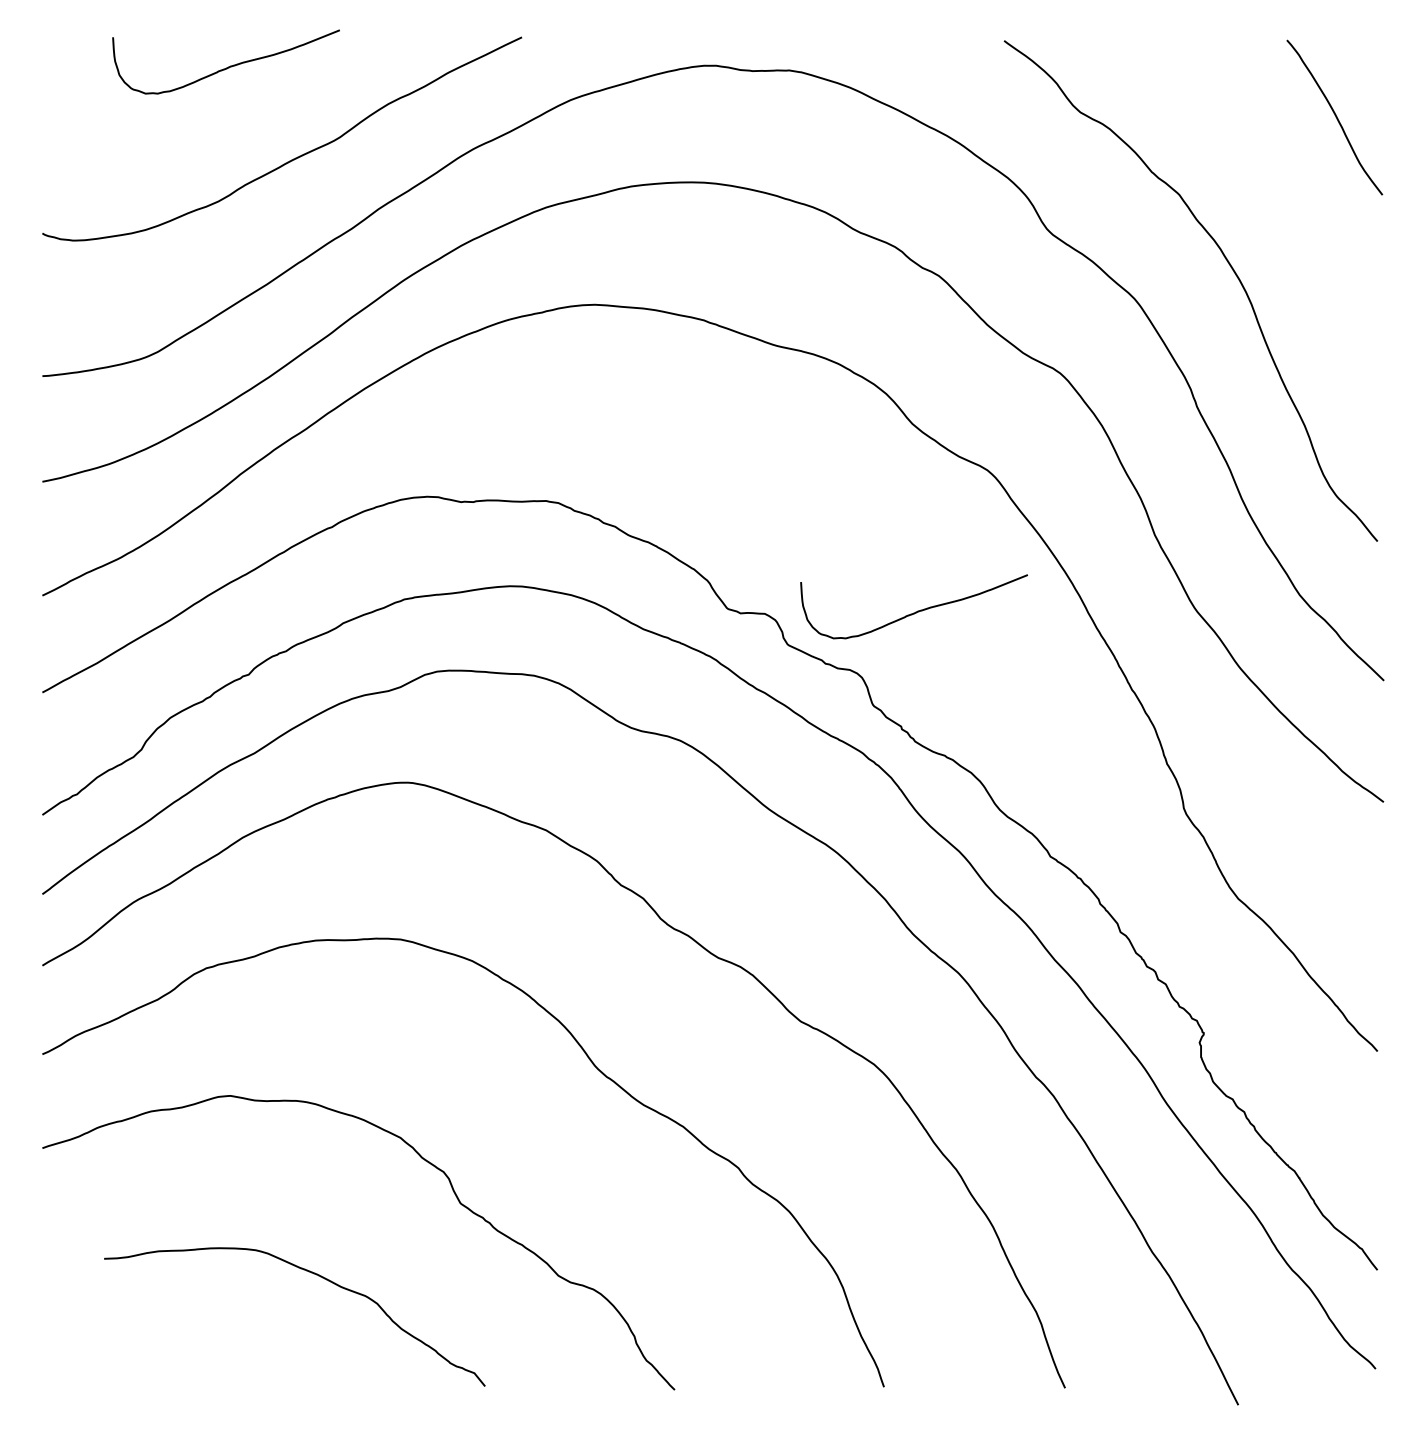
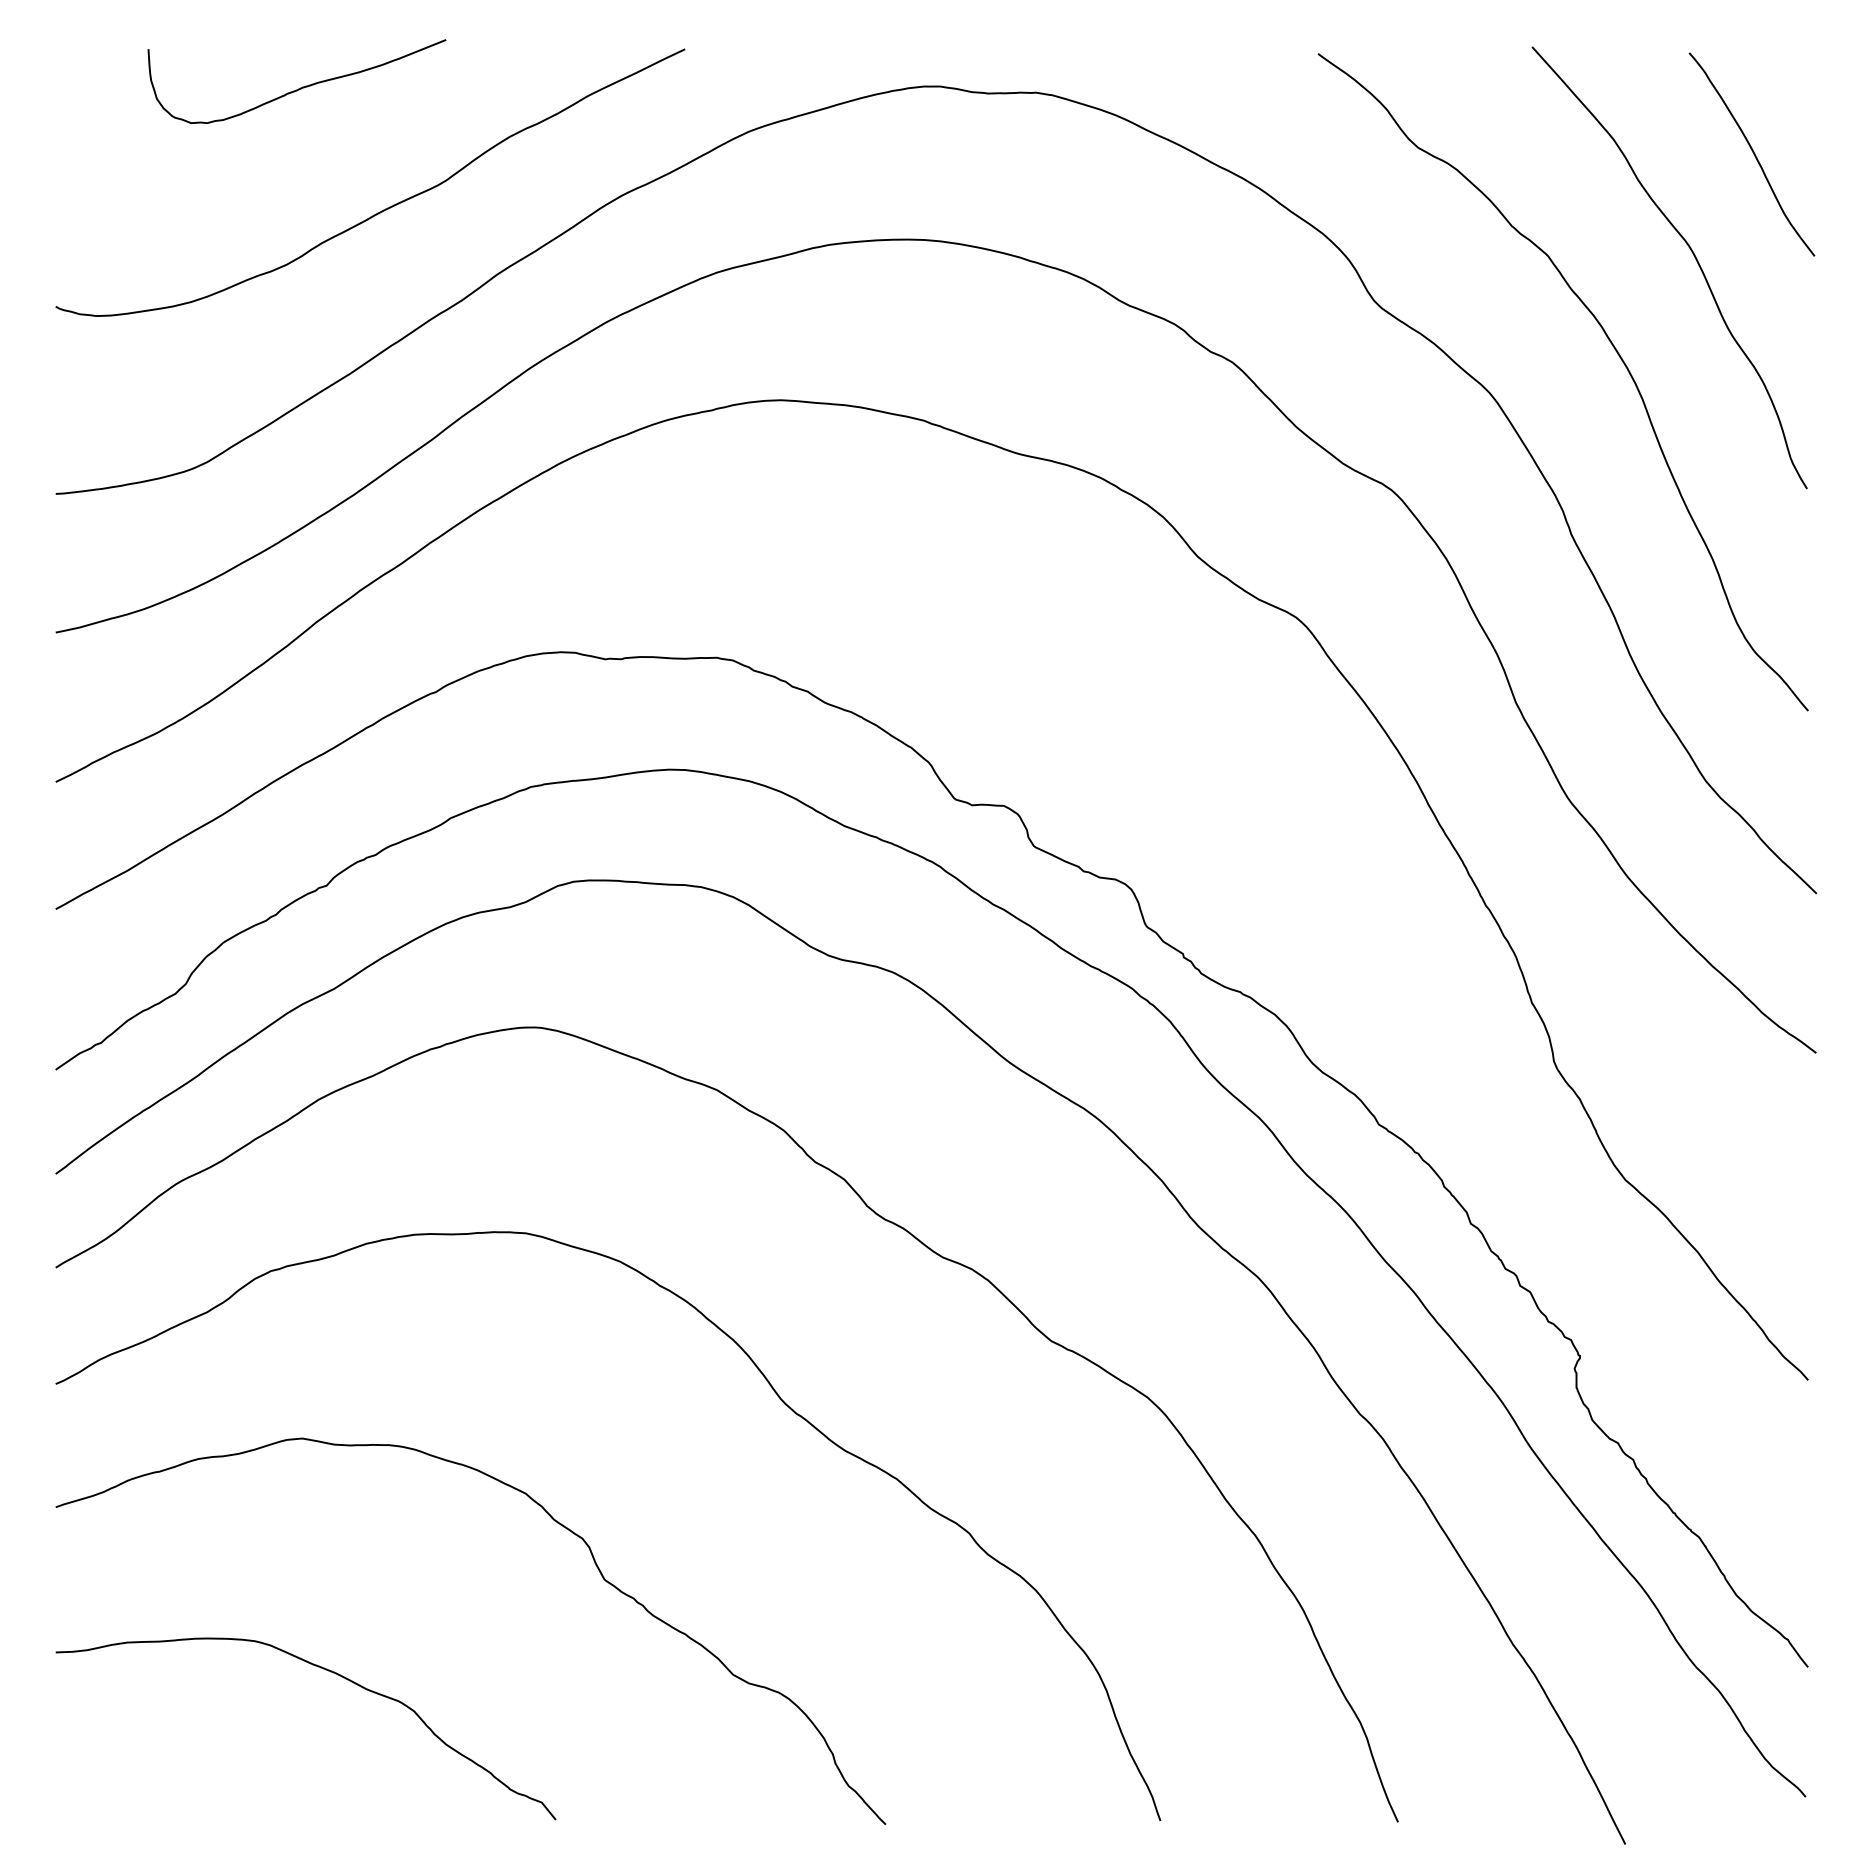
curve: (1288, 192) -> (1691, 252), added
curve: (916, 611) -> (1203, 802), removed
curve: (313, 1274) -> (330, 1672), moved

